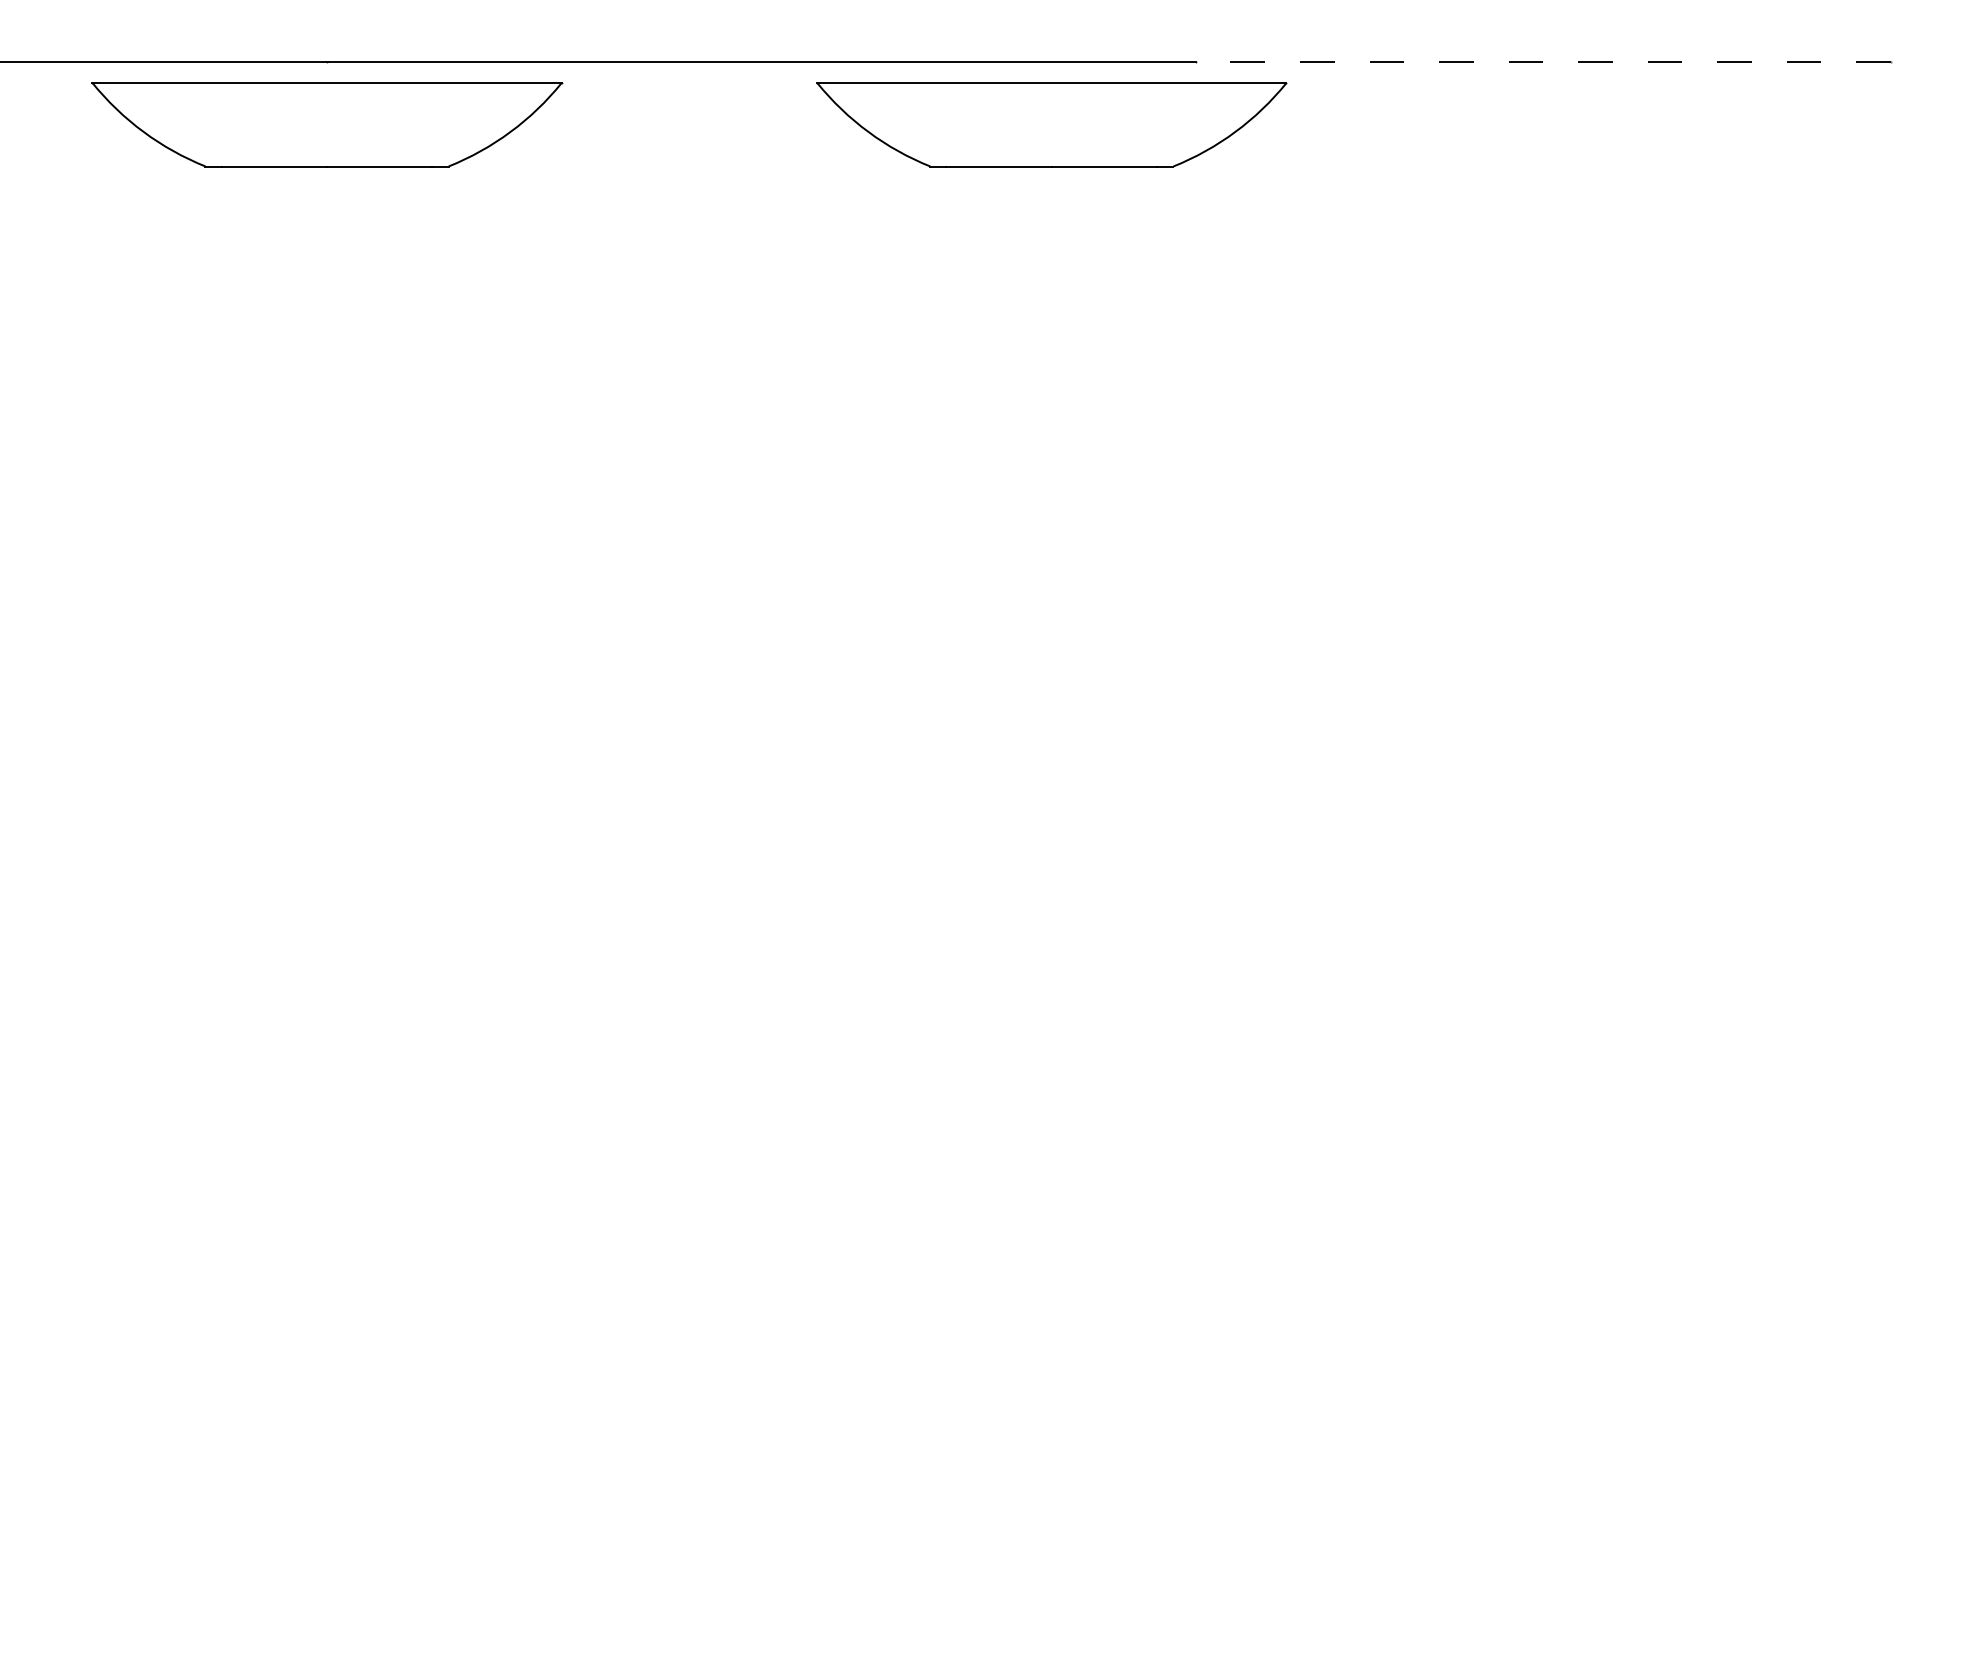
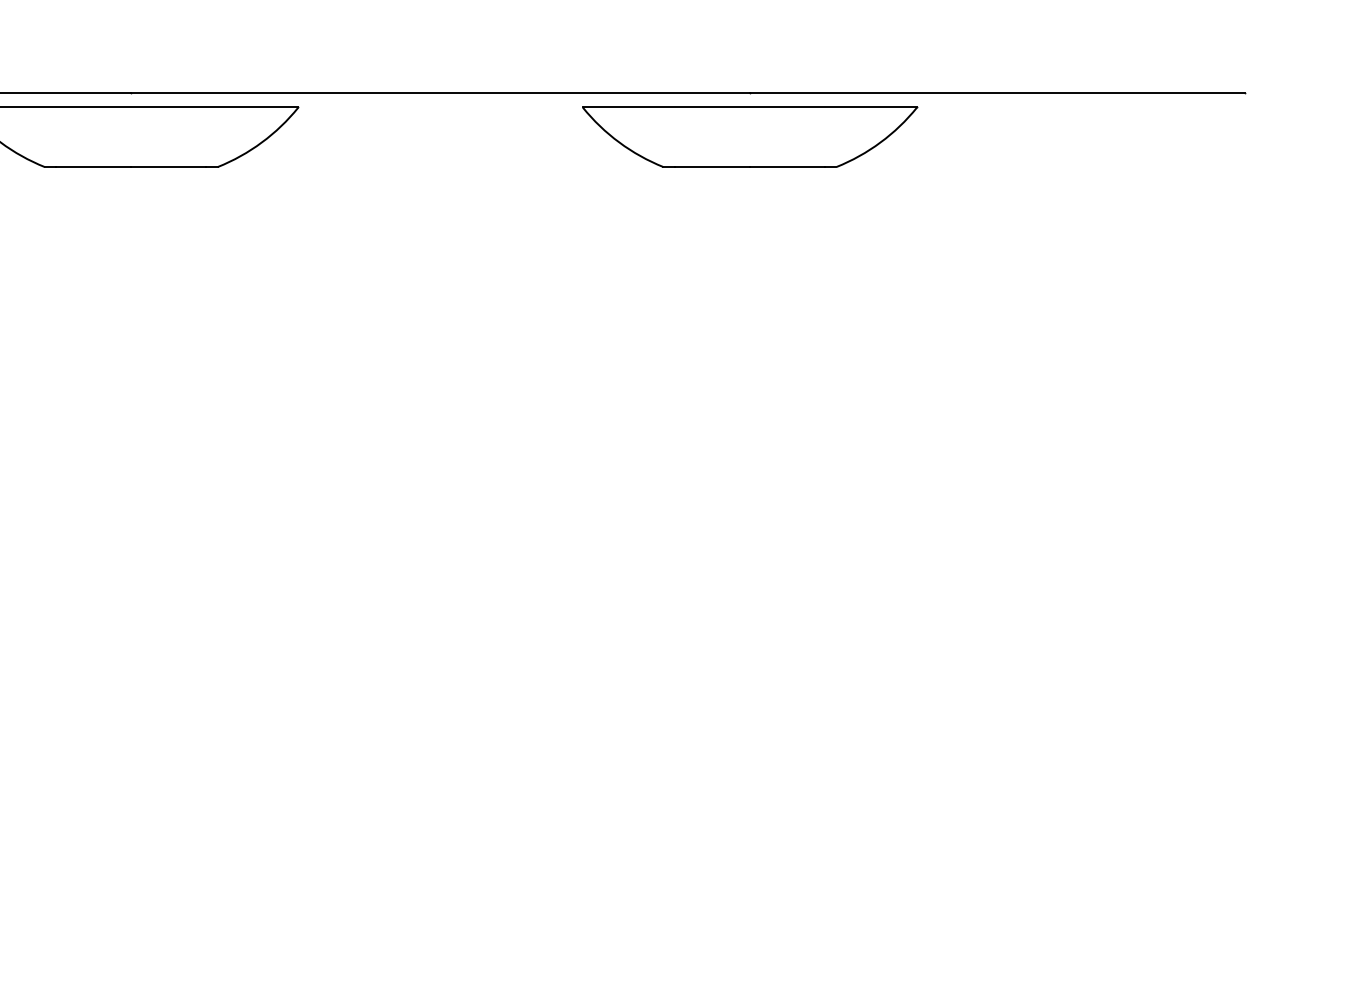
line: (1543, 62) -> (997, 92), dashed -> solid
part: (1051, 124) -> (749, 137), moved

